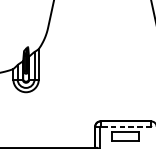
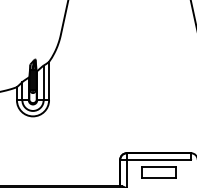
line: (125, 126) -> (158, 159), dashed -> solid

